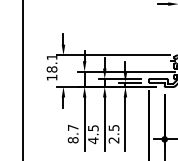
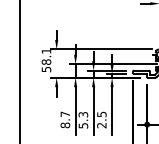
text: (51, 77) -> (45, 69), 18.1 -> 58.1
text: (93, 134) -> (83, 120), 4.5 -> 5.3

